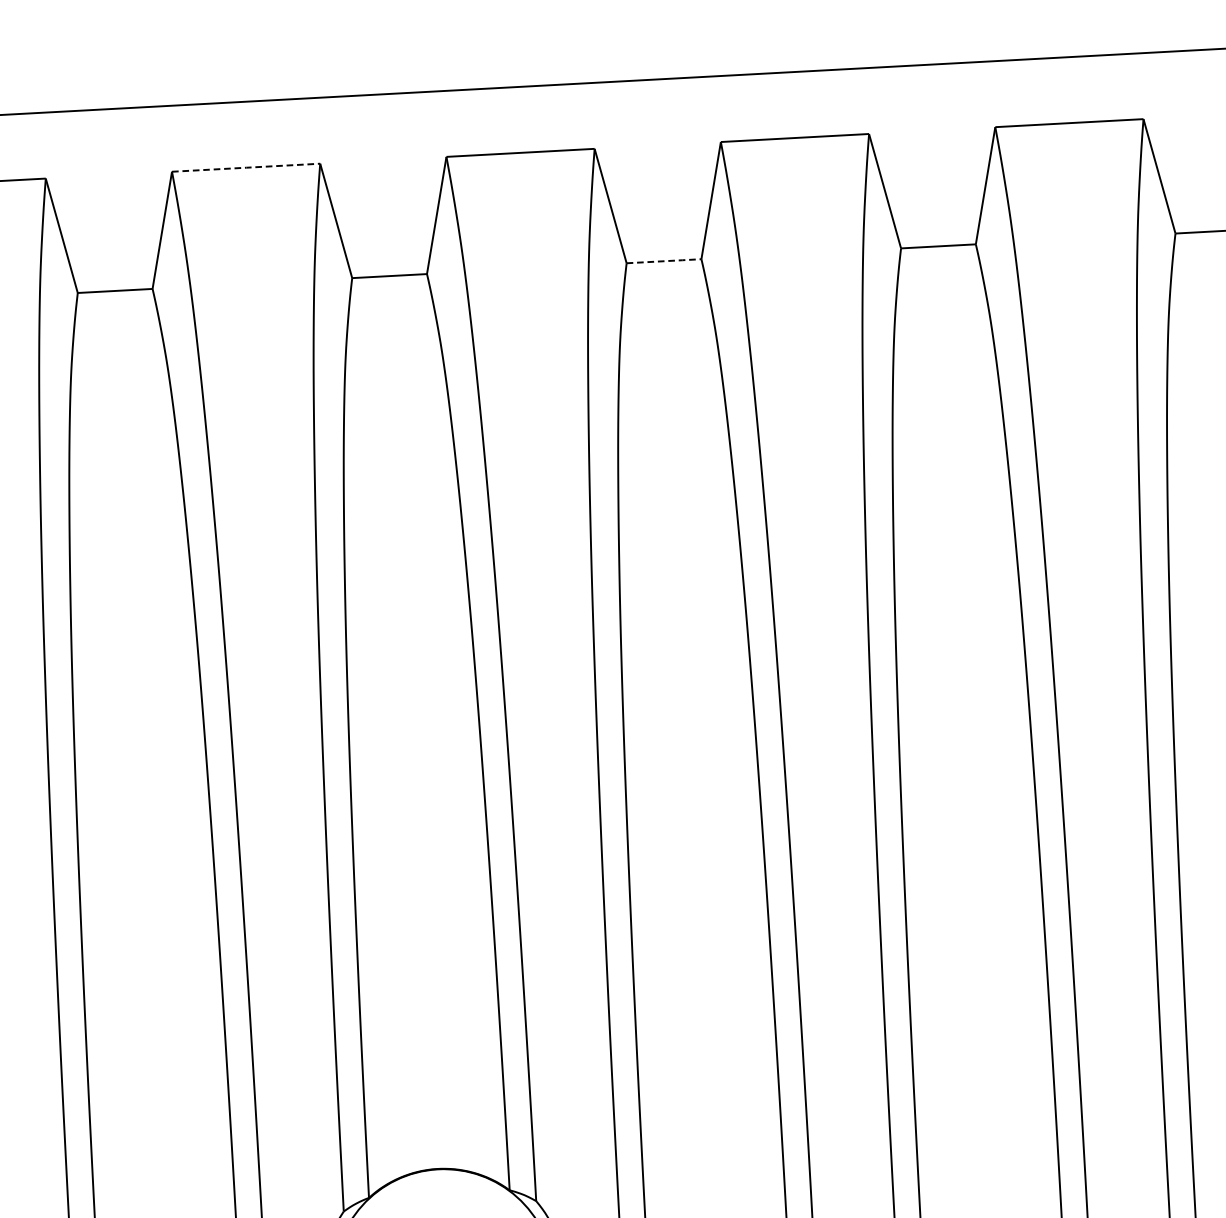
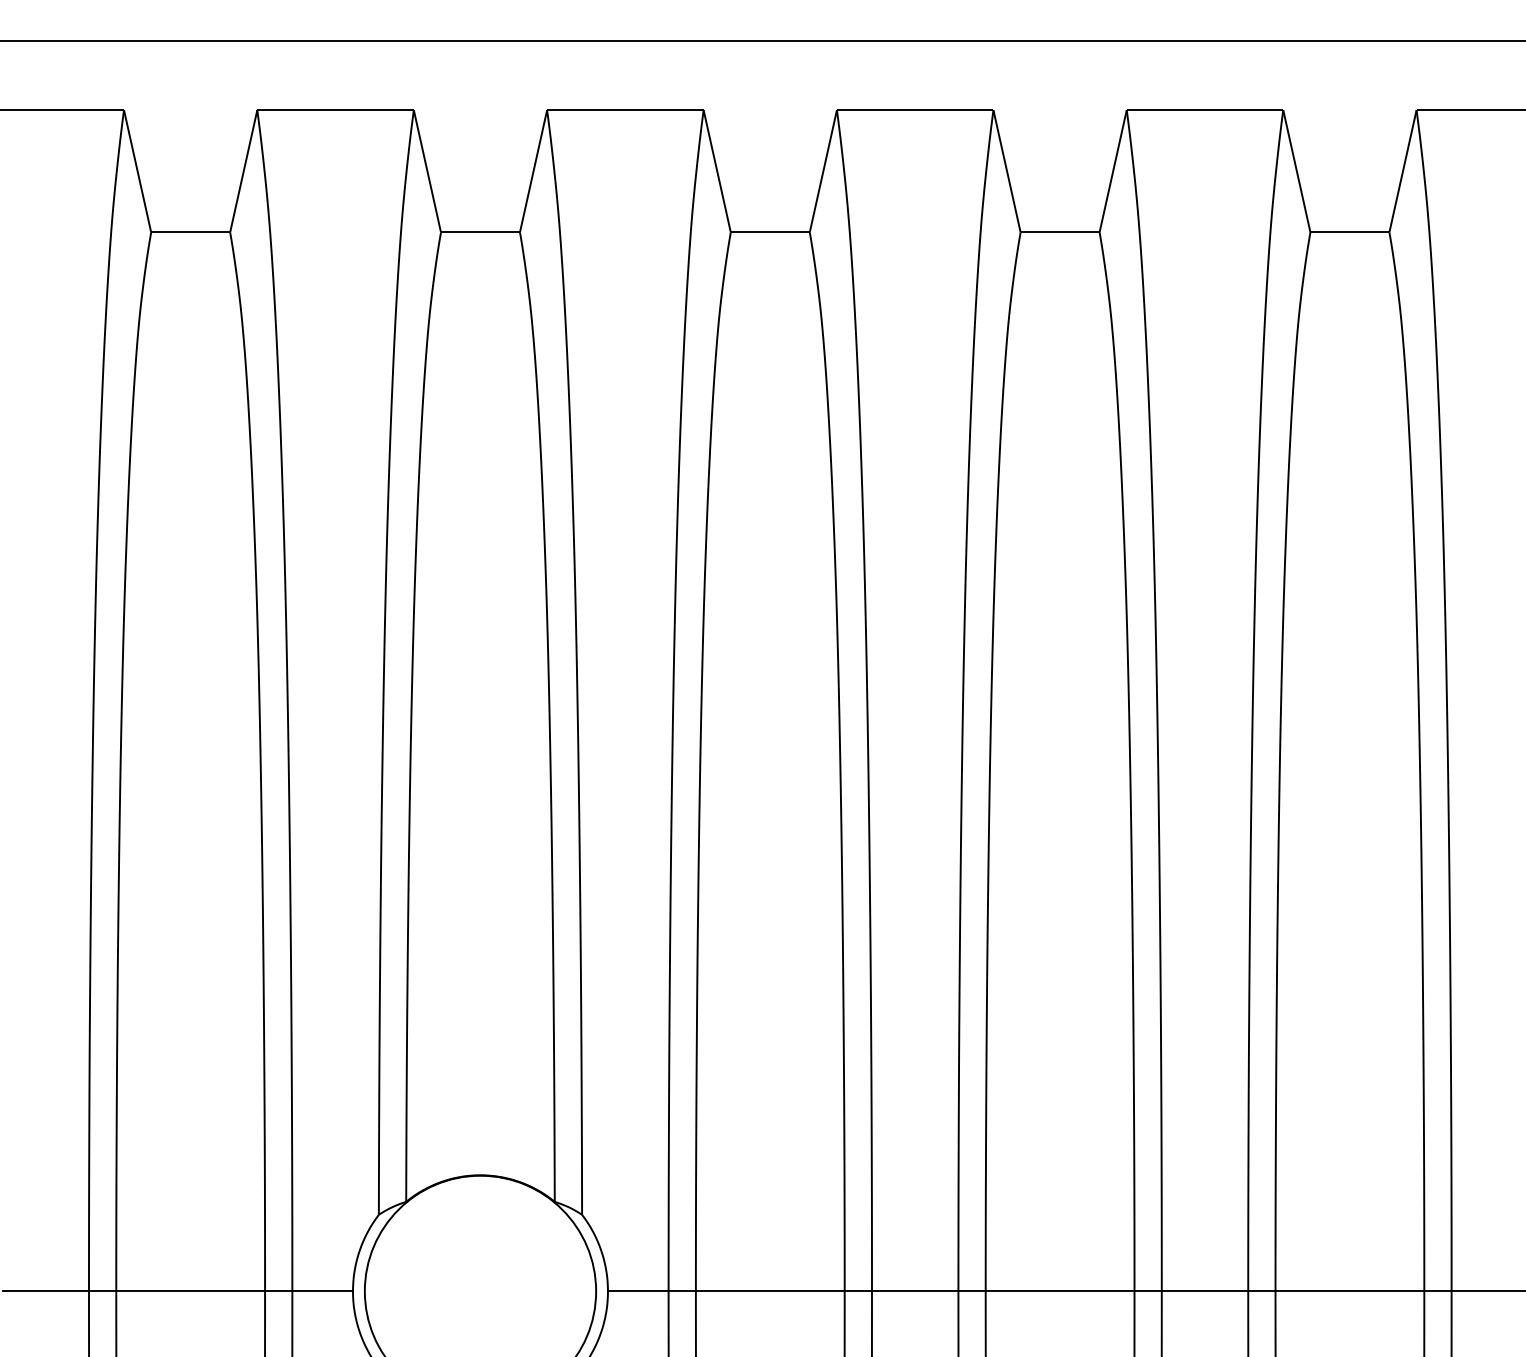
line: (245, 168) -> (334, 110), dashed -> solid
line: (664, 261) -> (770, 232), dashed -> solid

